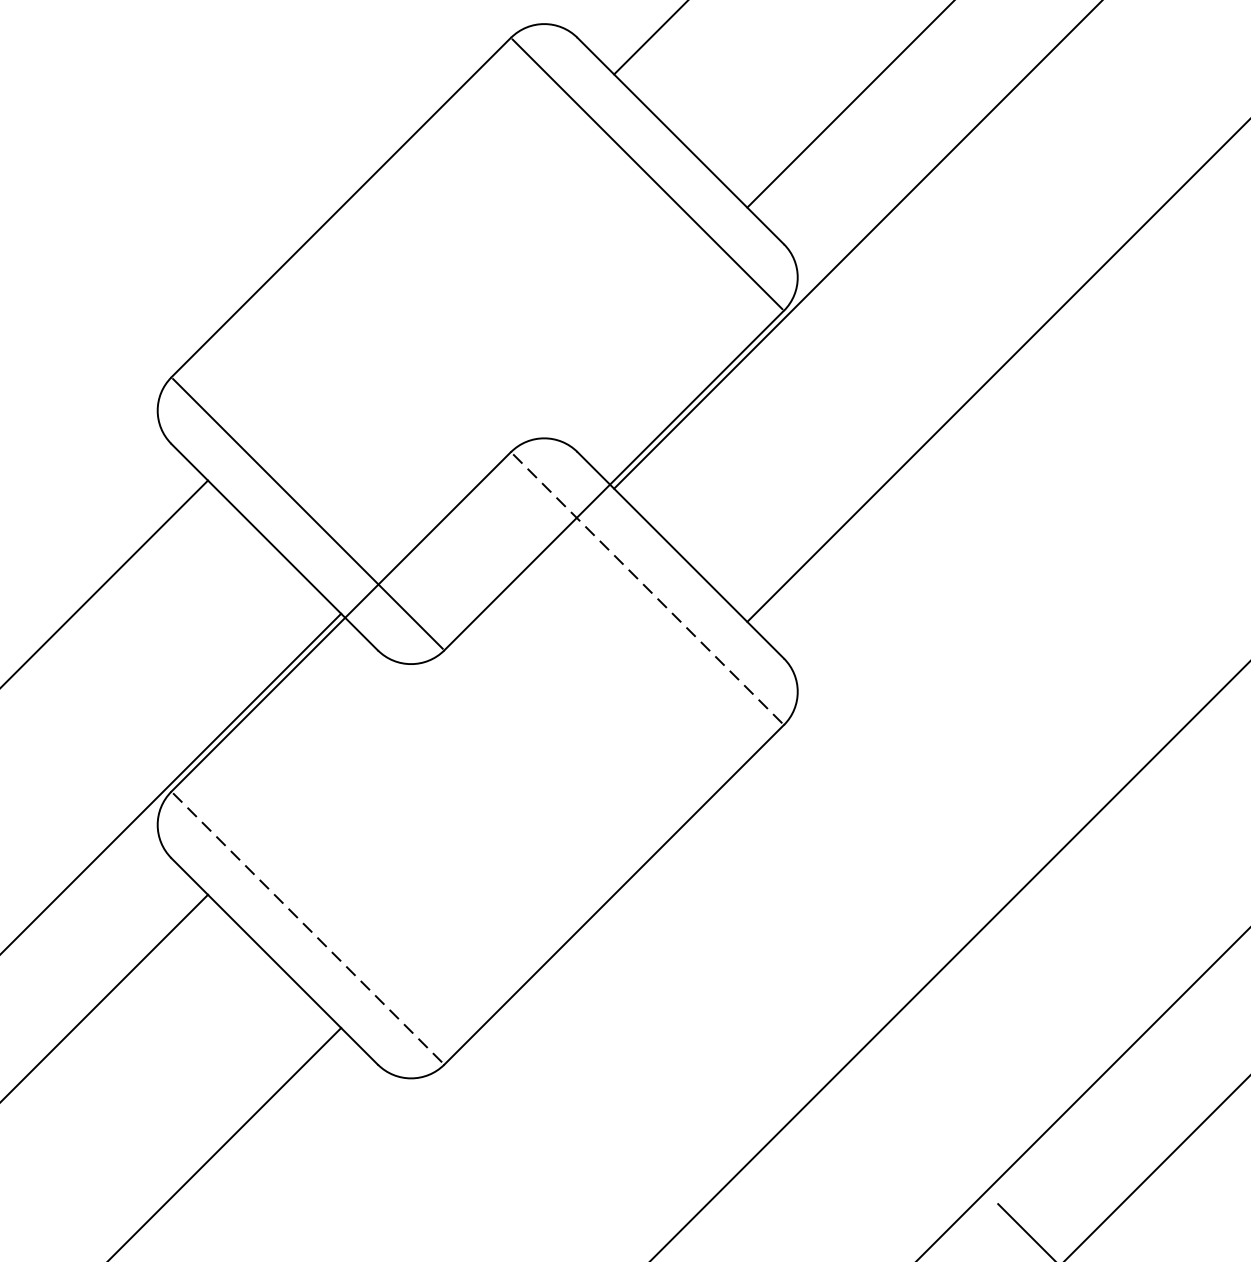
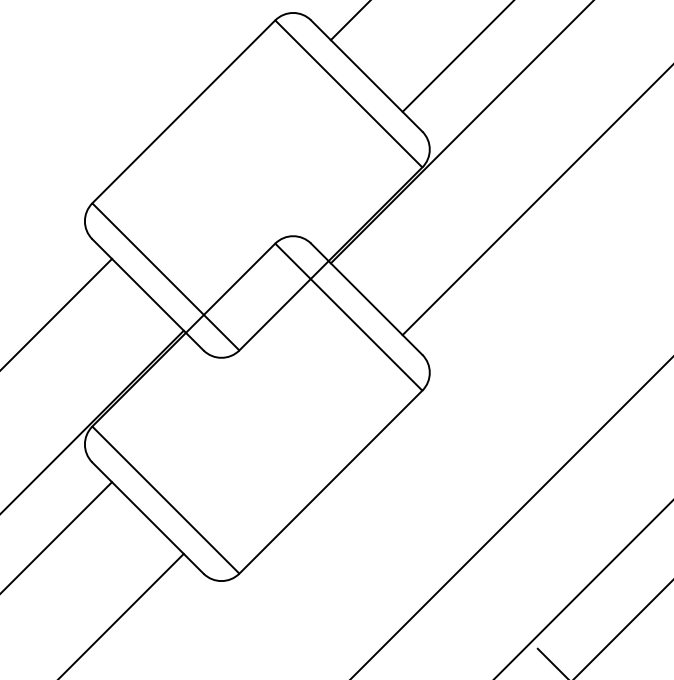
line: (646, 589) -> (348, 317), dashed -> solid
line: (307, 928) -> (165, 500), dashed -> solid

